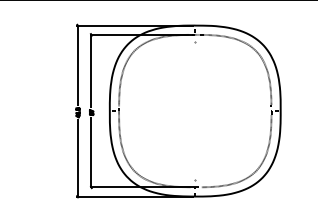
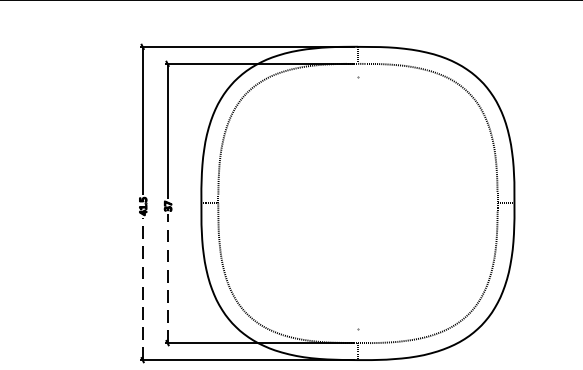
line: (91, 151) -> (167, 277), solid -> dashed
line: (77, 157) -> (142, 288), solid -> dashed

